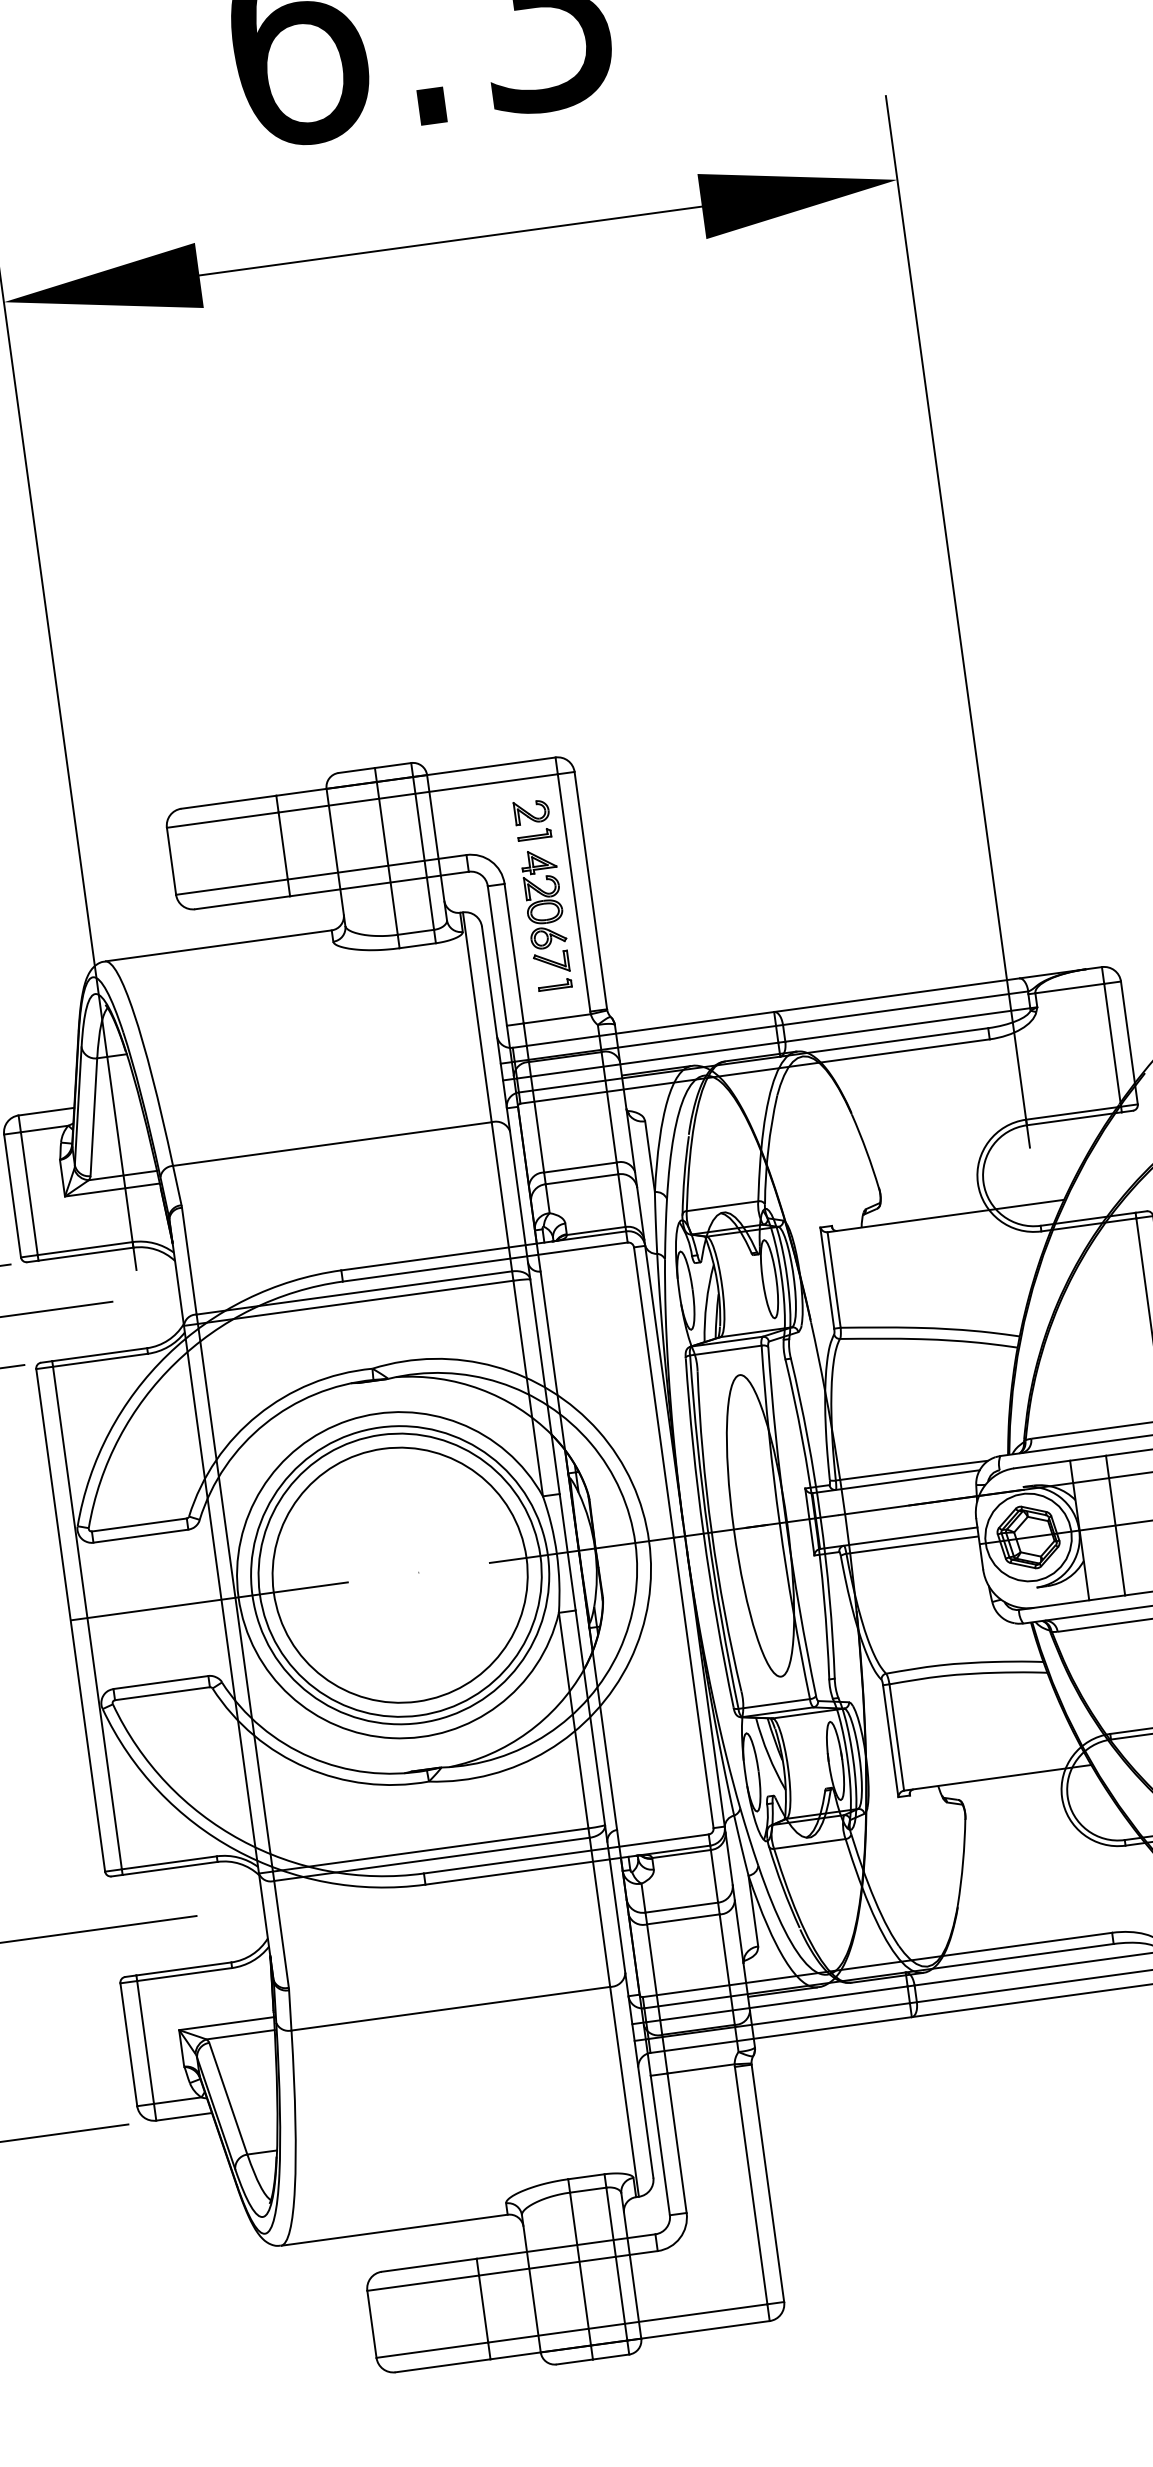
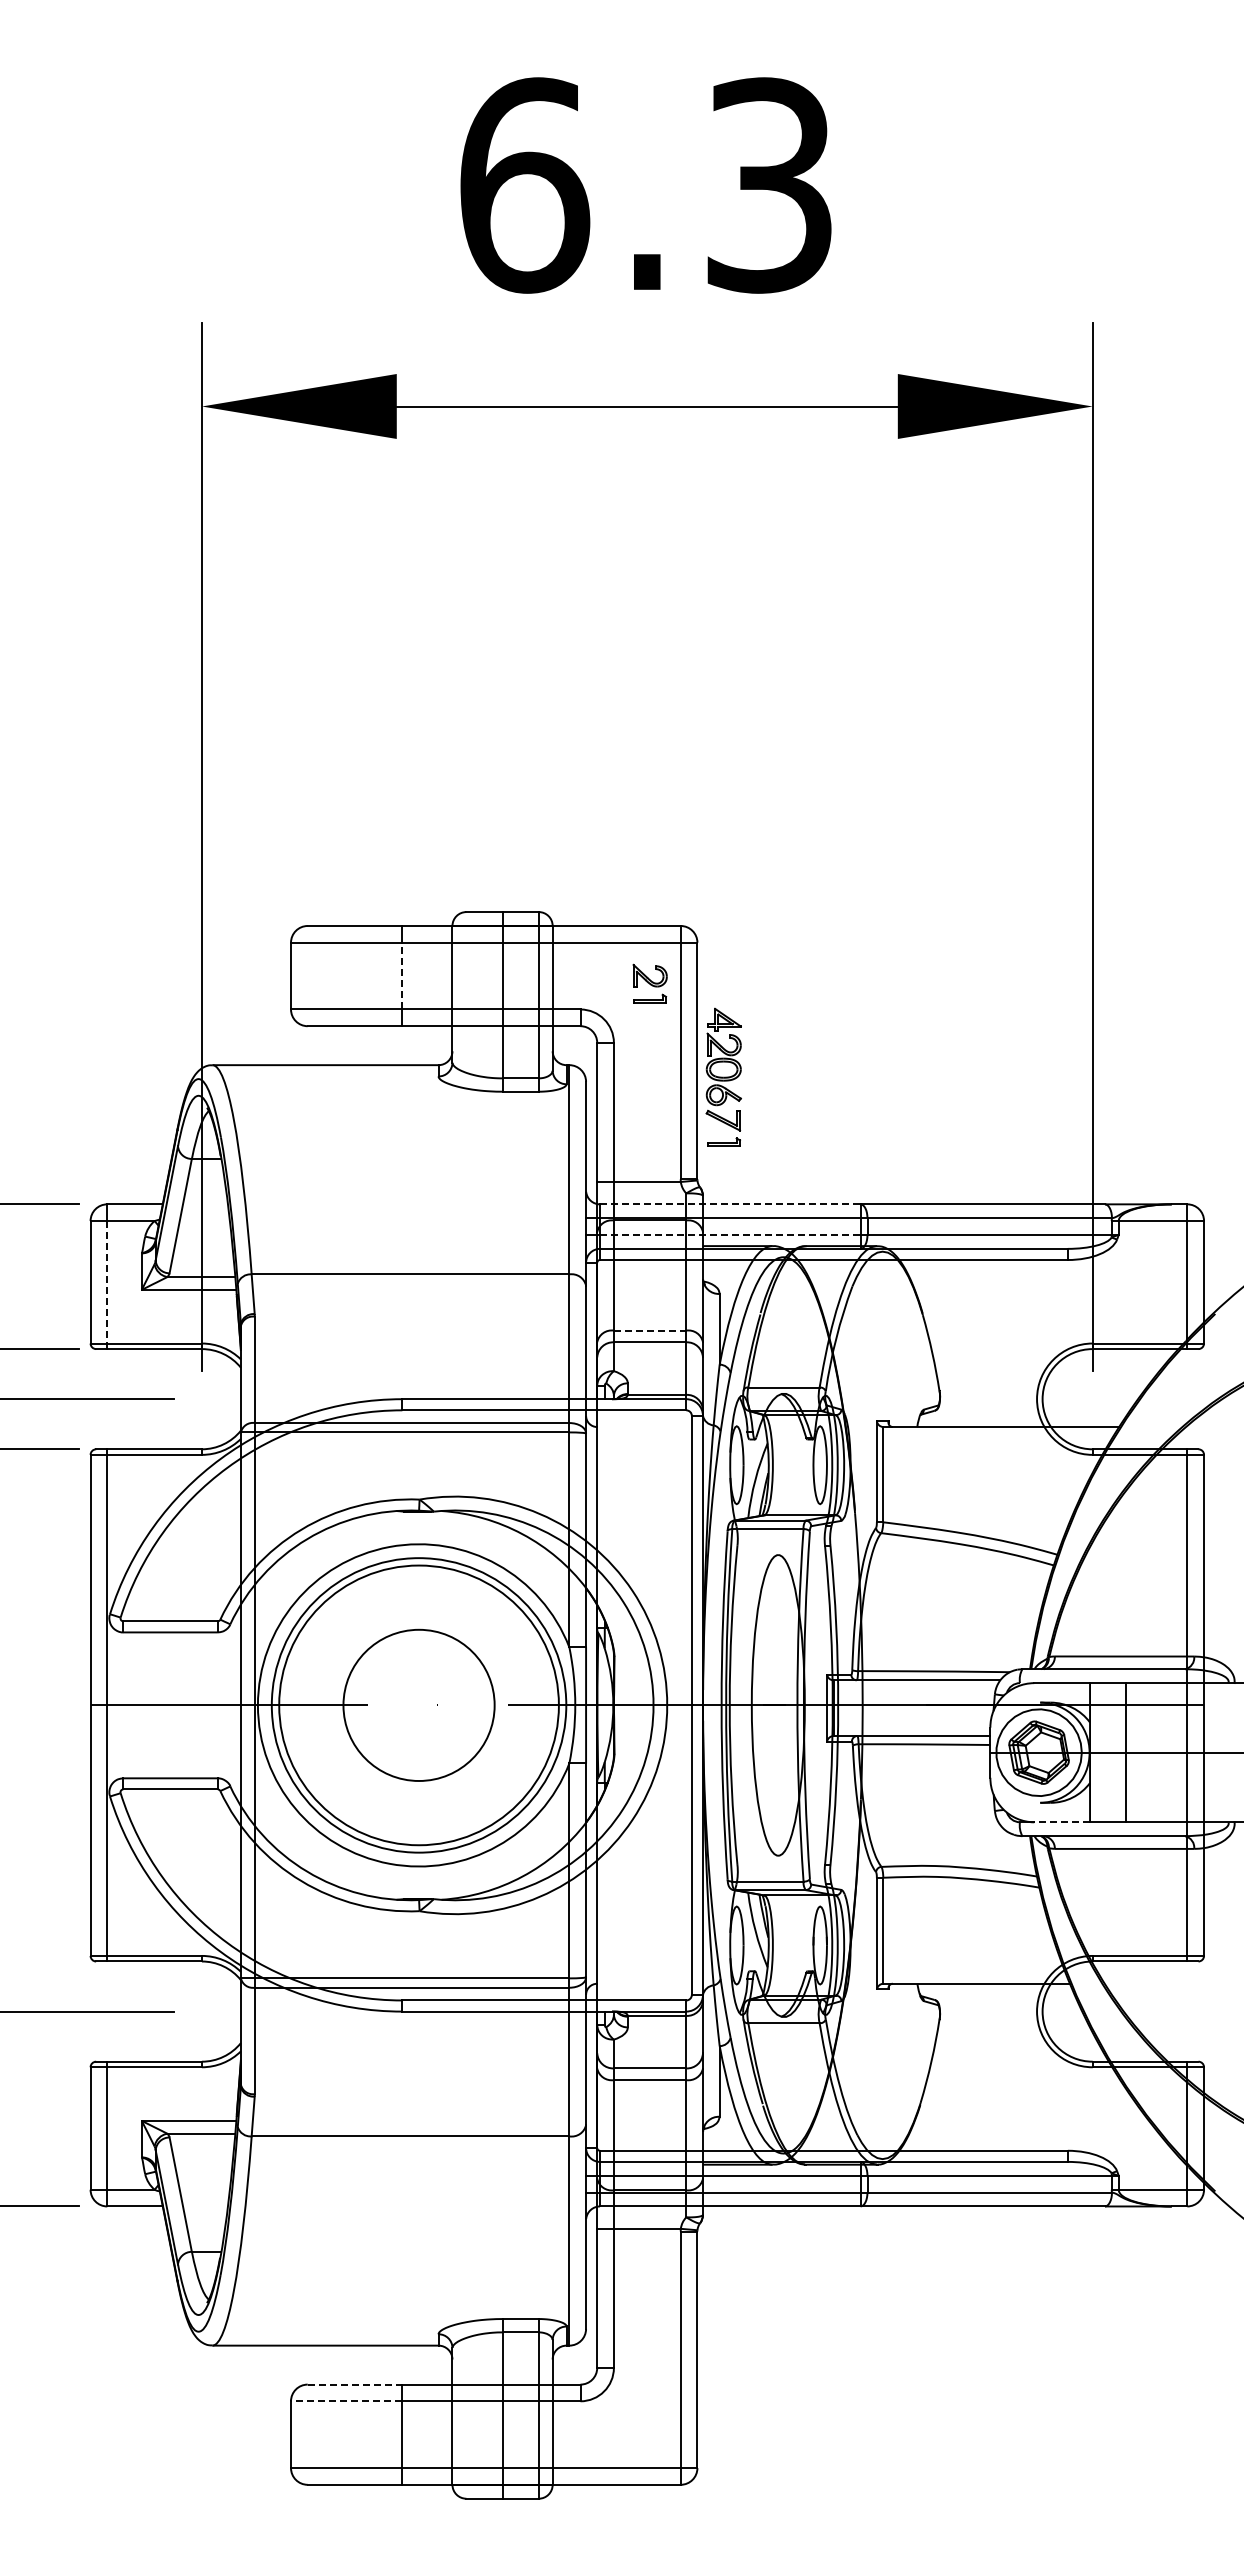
line: (283, 845) -> (402, 975), solid -> dashed
part: (545, 918) -> (723, 1076), moved
line: (643, 1030) -> (730, 1204), solid -> dashed
line: (647, 1060) -> (730, 1234), solid -> dashed
line: (580, 1167) -> (650, 1330), solid -> dashed
line: (29, 1193) -> (107, 1282), solid -> dashed
circle: (400, 1575) -> (419, 1705), size x0.6
line: (1061, 1604) -> (1062, 1822), solid -> dashed
line: (429, 2265) -> (355, 2384), solid -> dashed
line: (423, 2283) -> (346, 2401), solid -> dashed

